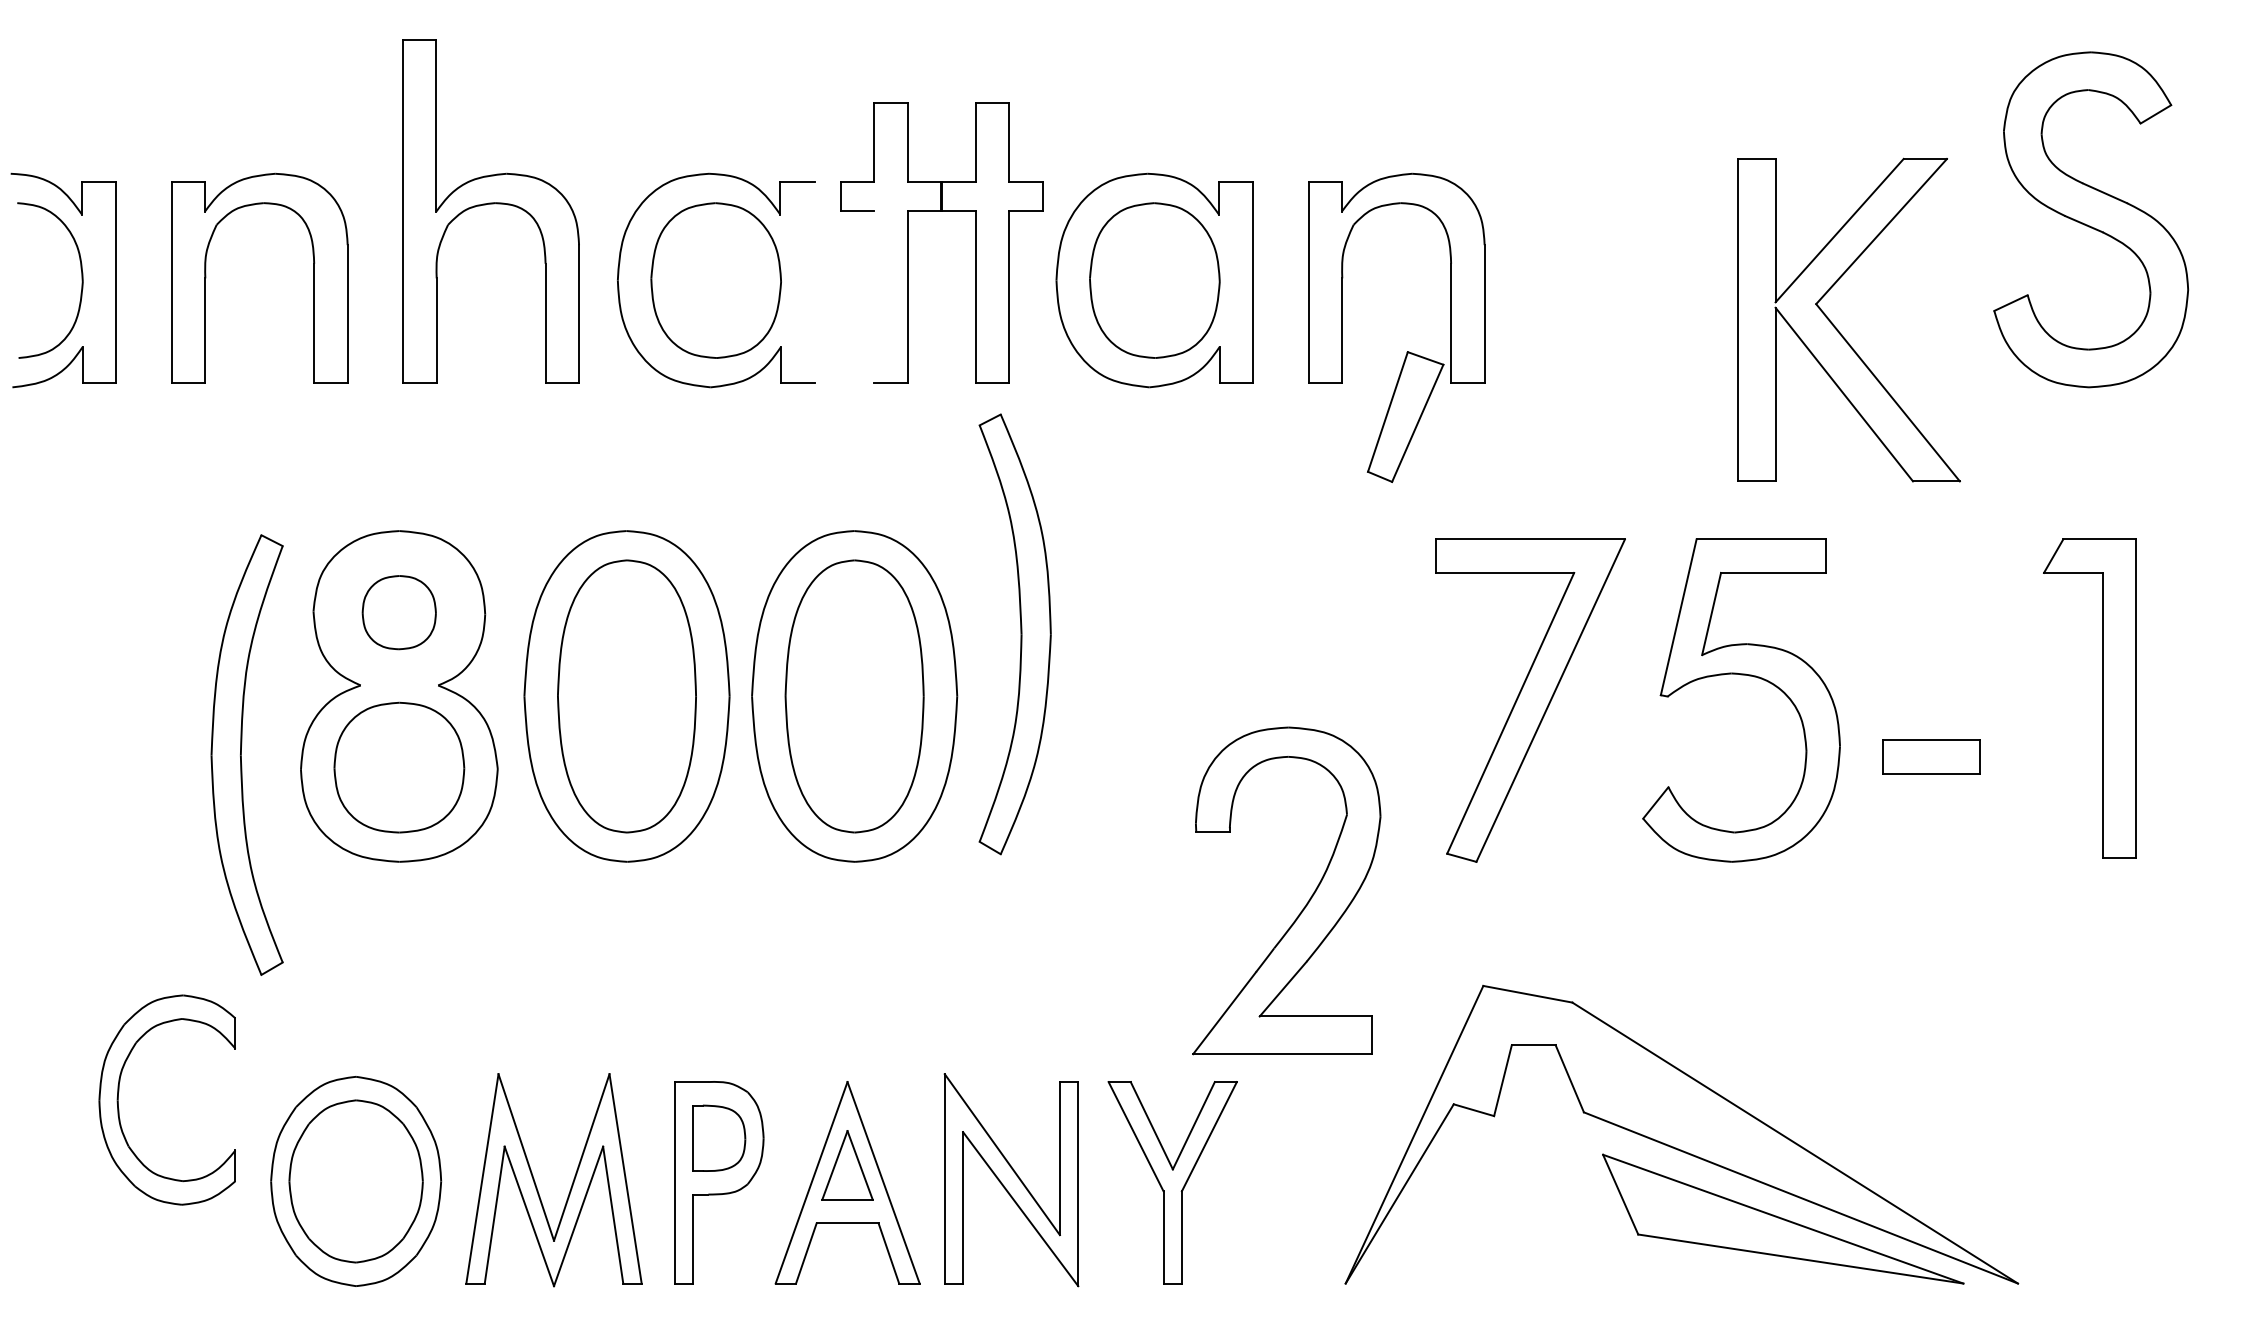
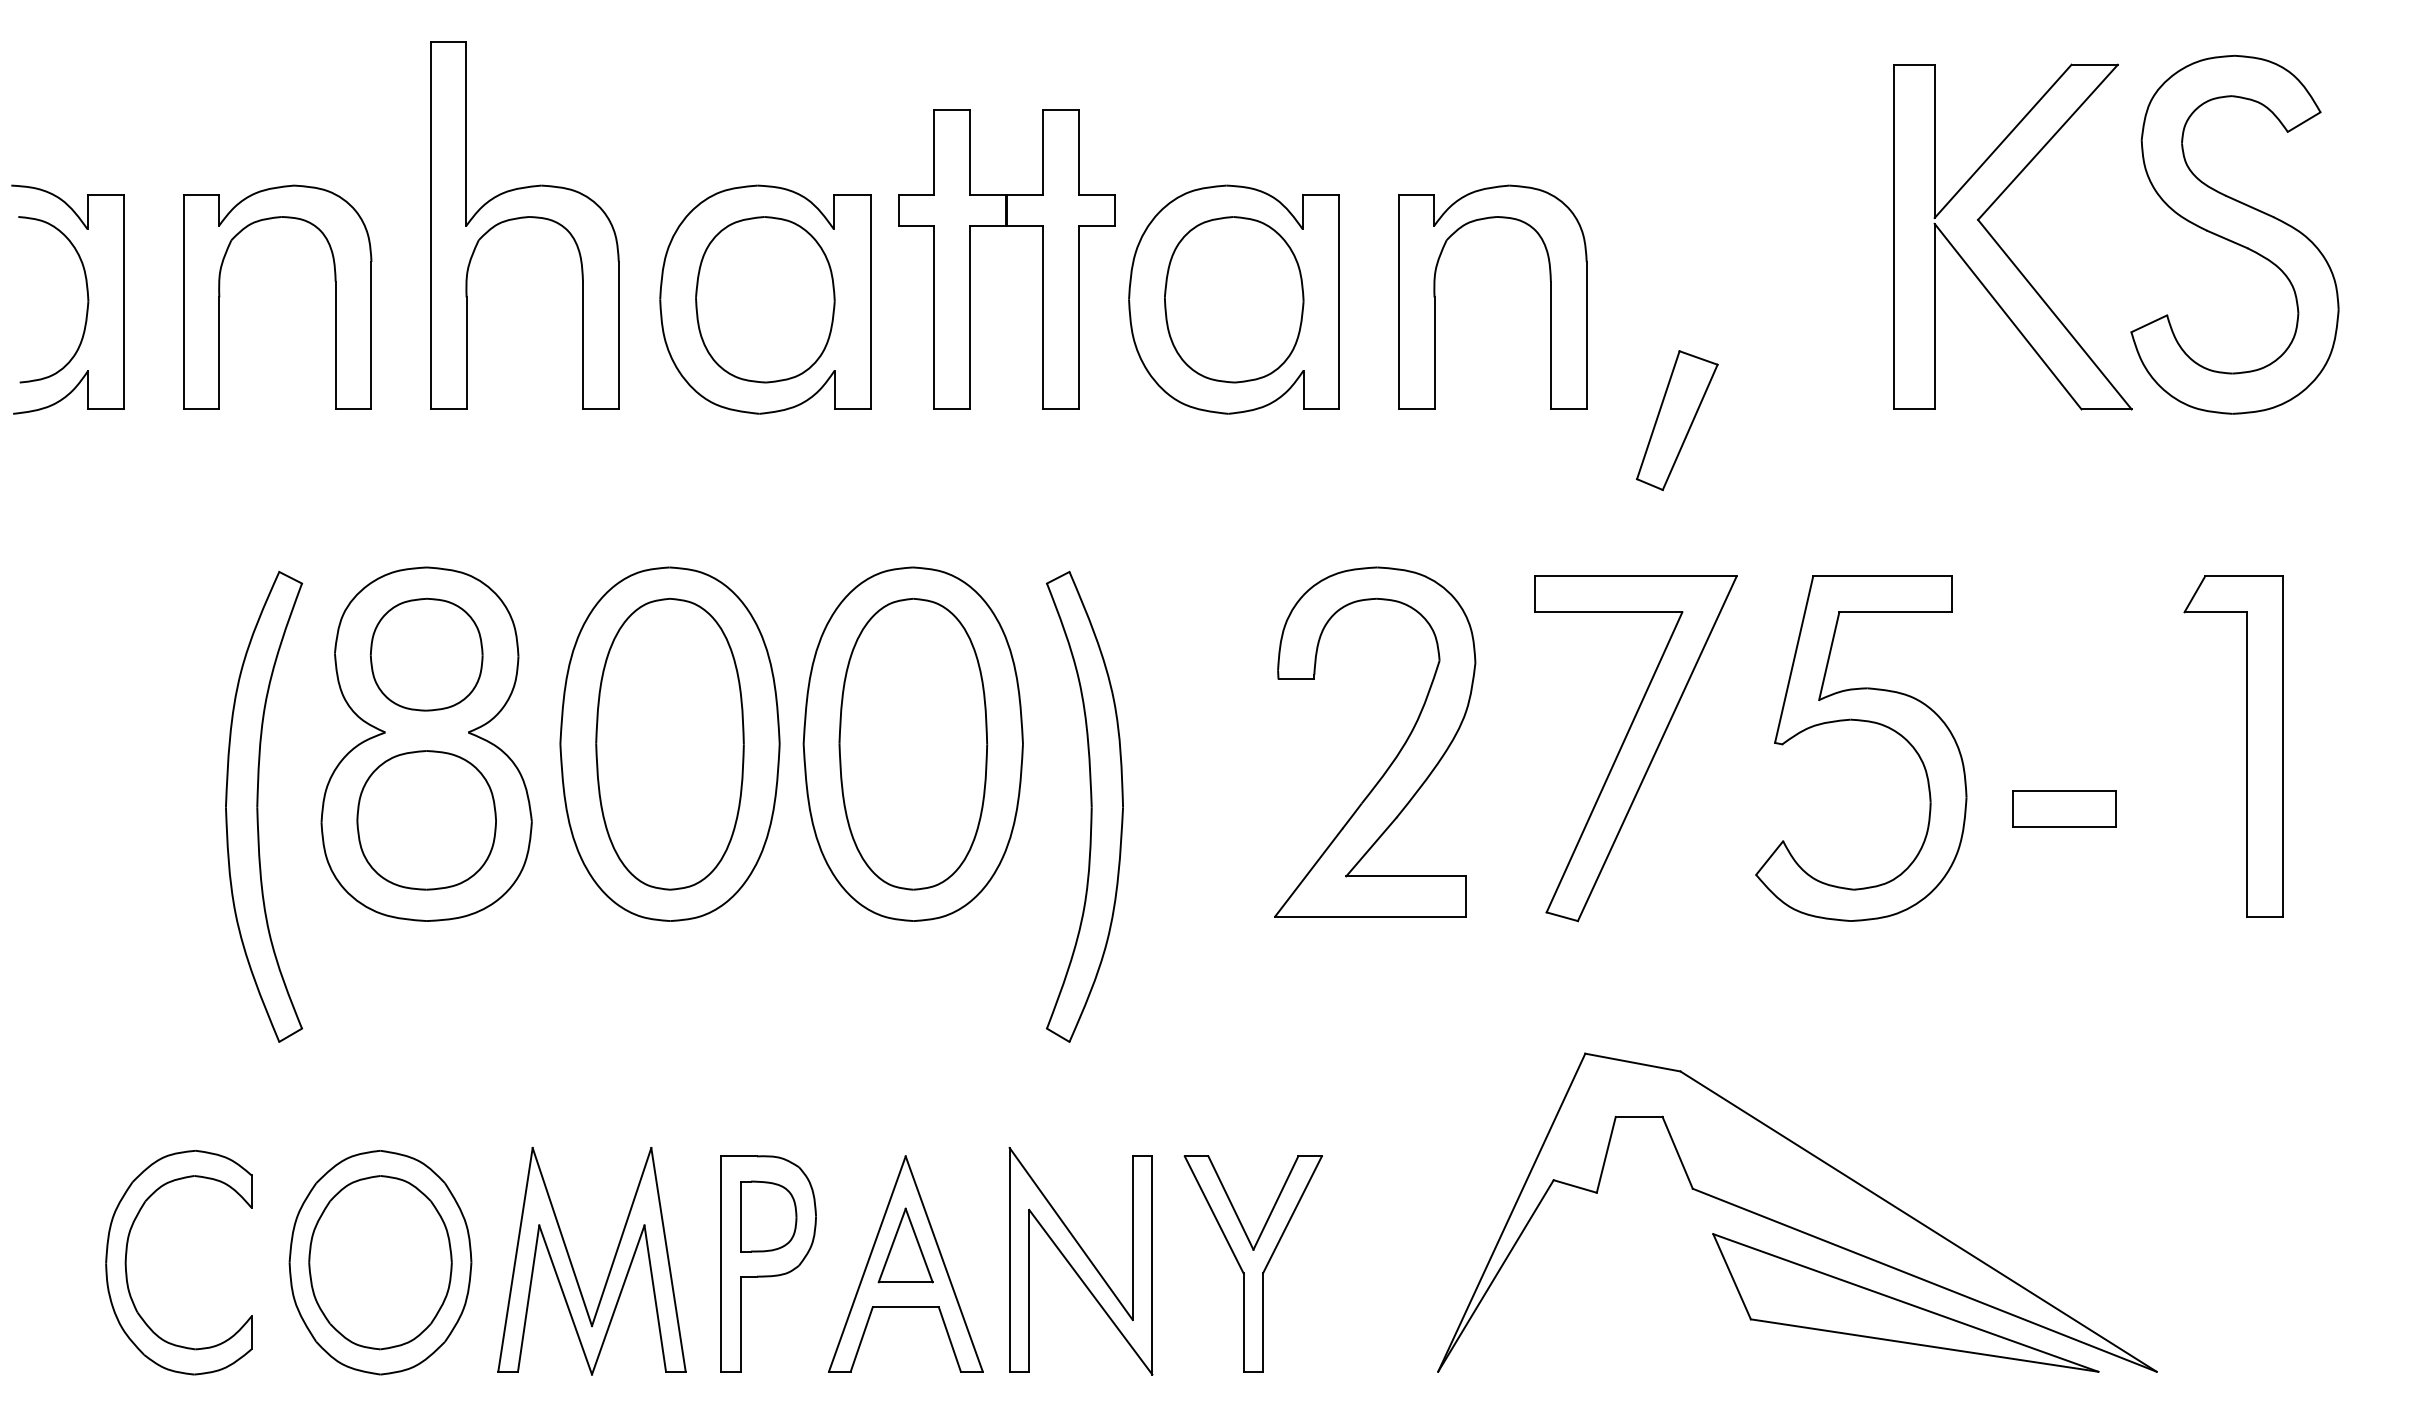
line: (814, 282) -> (870, 301), added
line: (874, 297) -> (934, 317), added
part: (1837, 328) -> (2000, 245), moved
part: (1405, 416) -> (1677, 420), moved
part: (399, 612) -> (426, 654), size x1.43
part: (1014, 633) -> (1084, 806), moved
part: (1305, 904) -> (1395, 756), moved
part: (119, 1091) -> (127, 1253), moved

